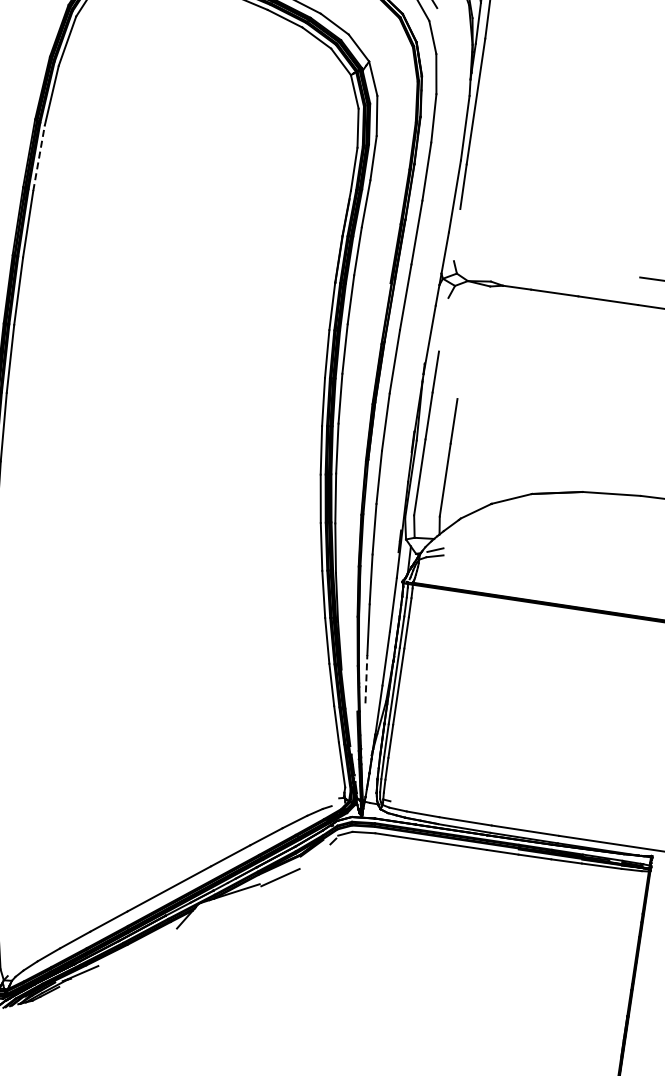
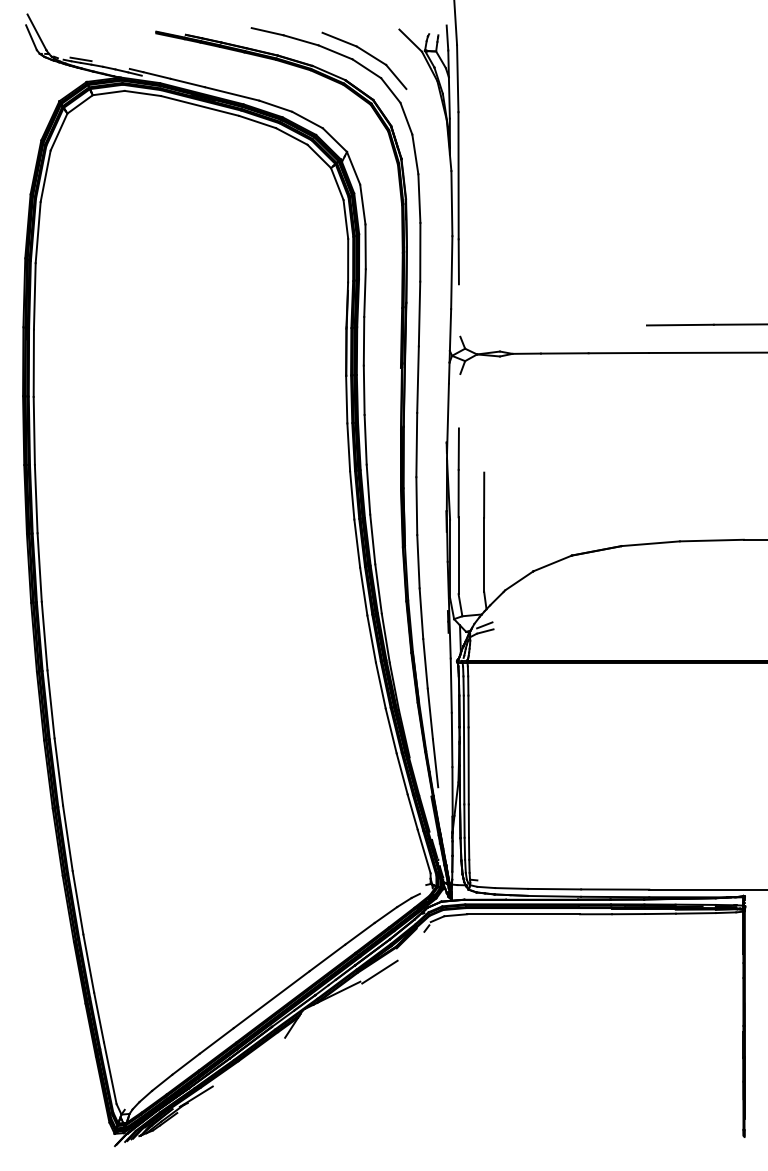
line: (38, 157) -> (34, 295), dashed -> solid
line: (366, 678) -> (435, 762), dashed -> solid

